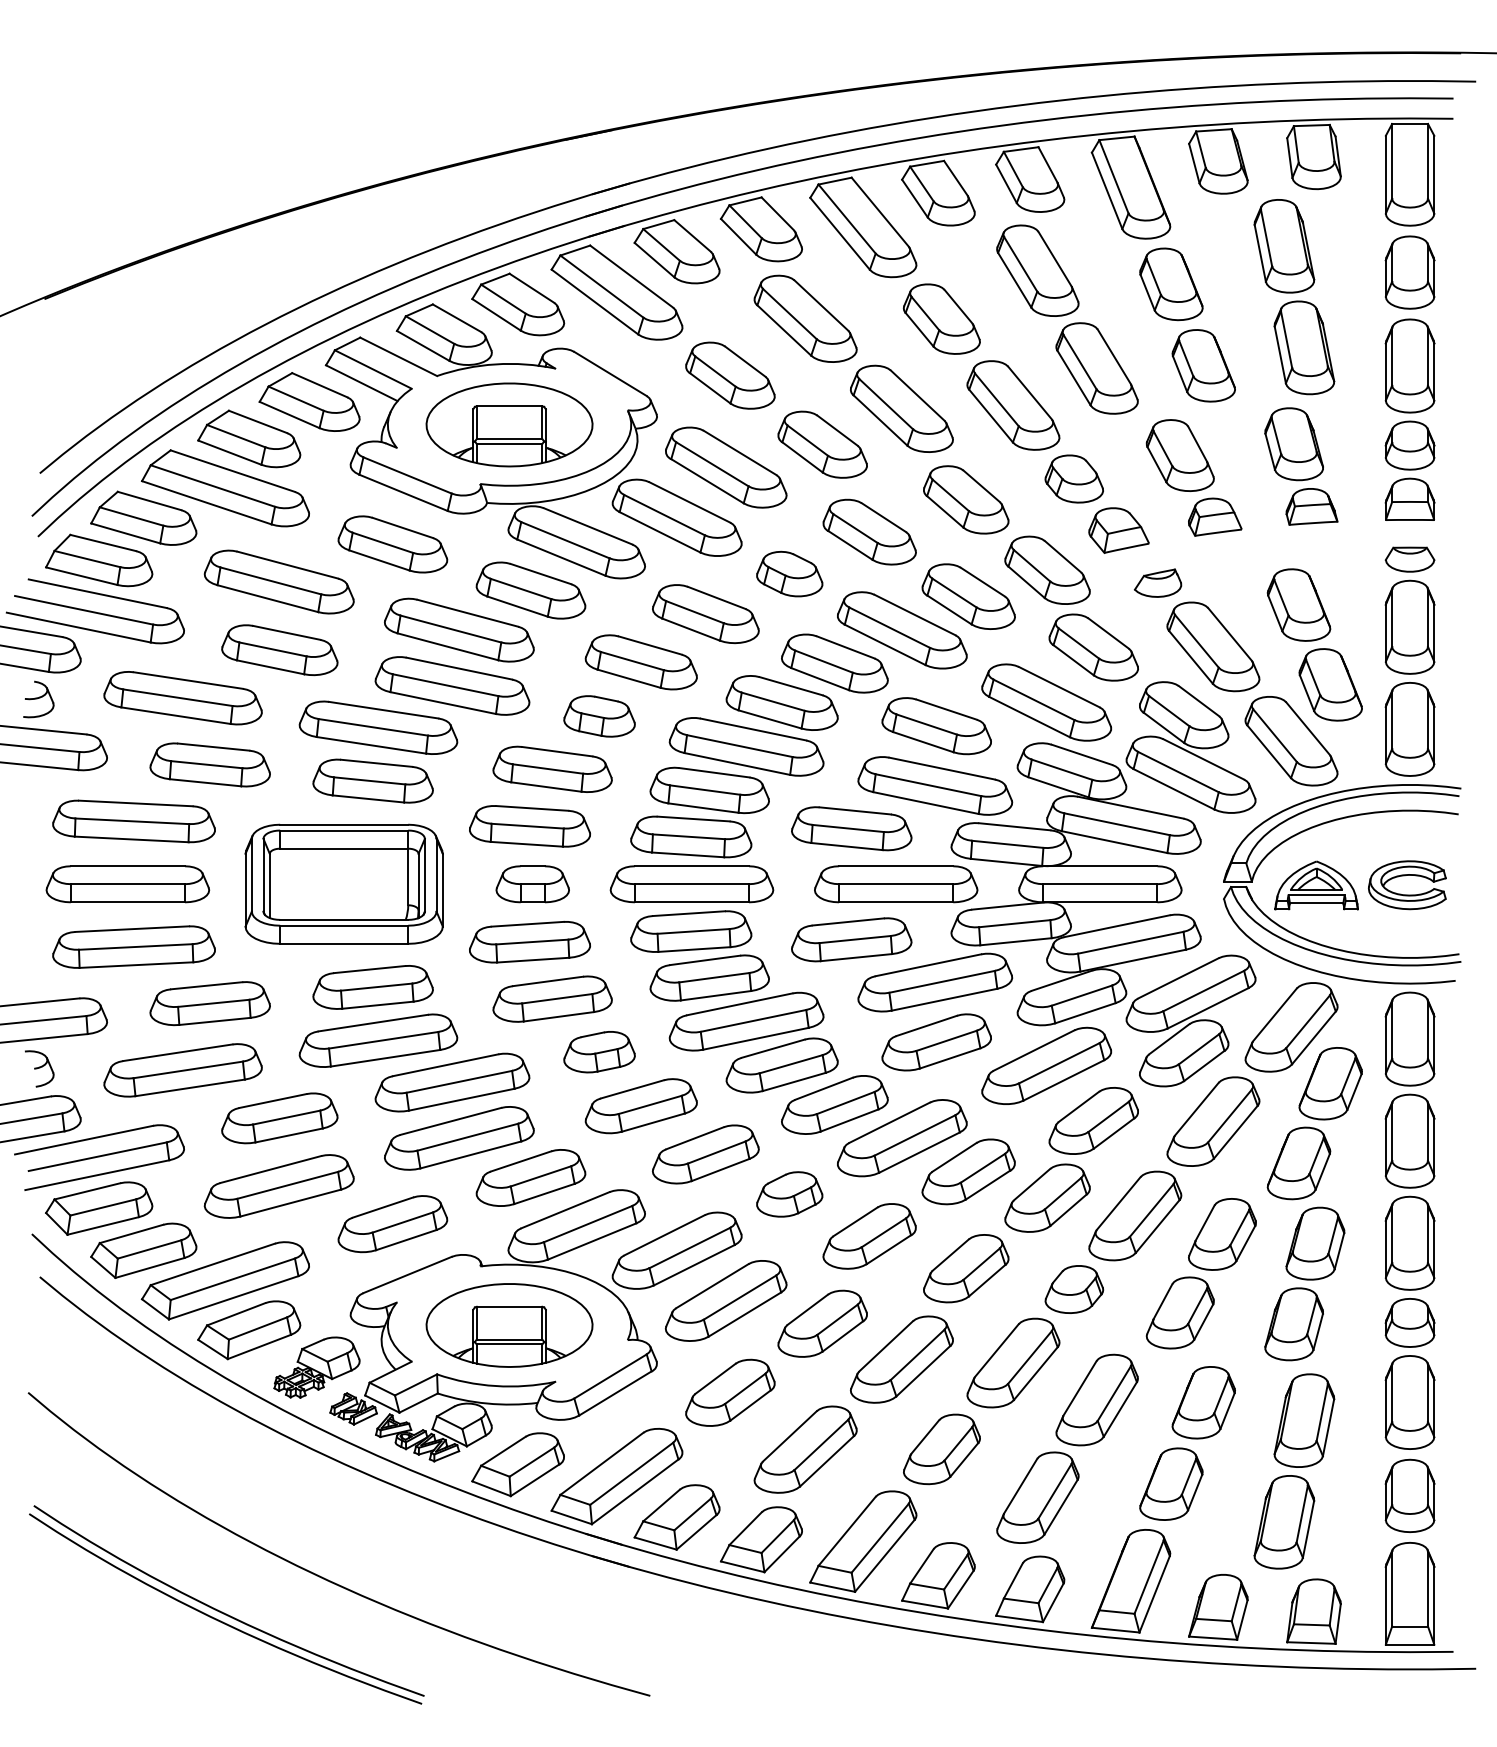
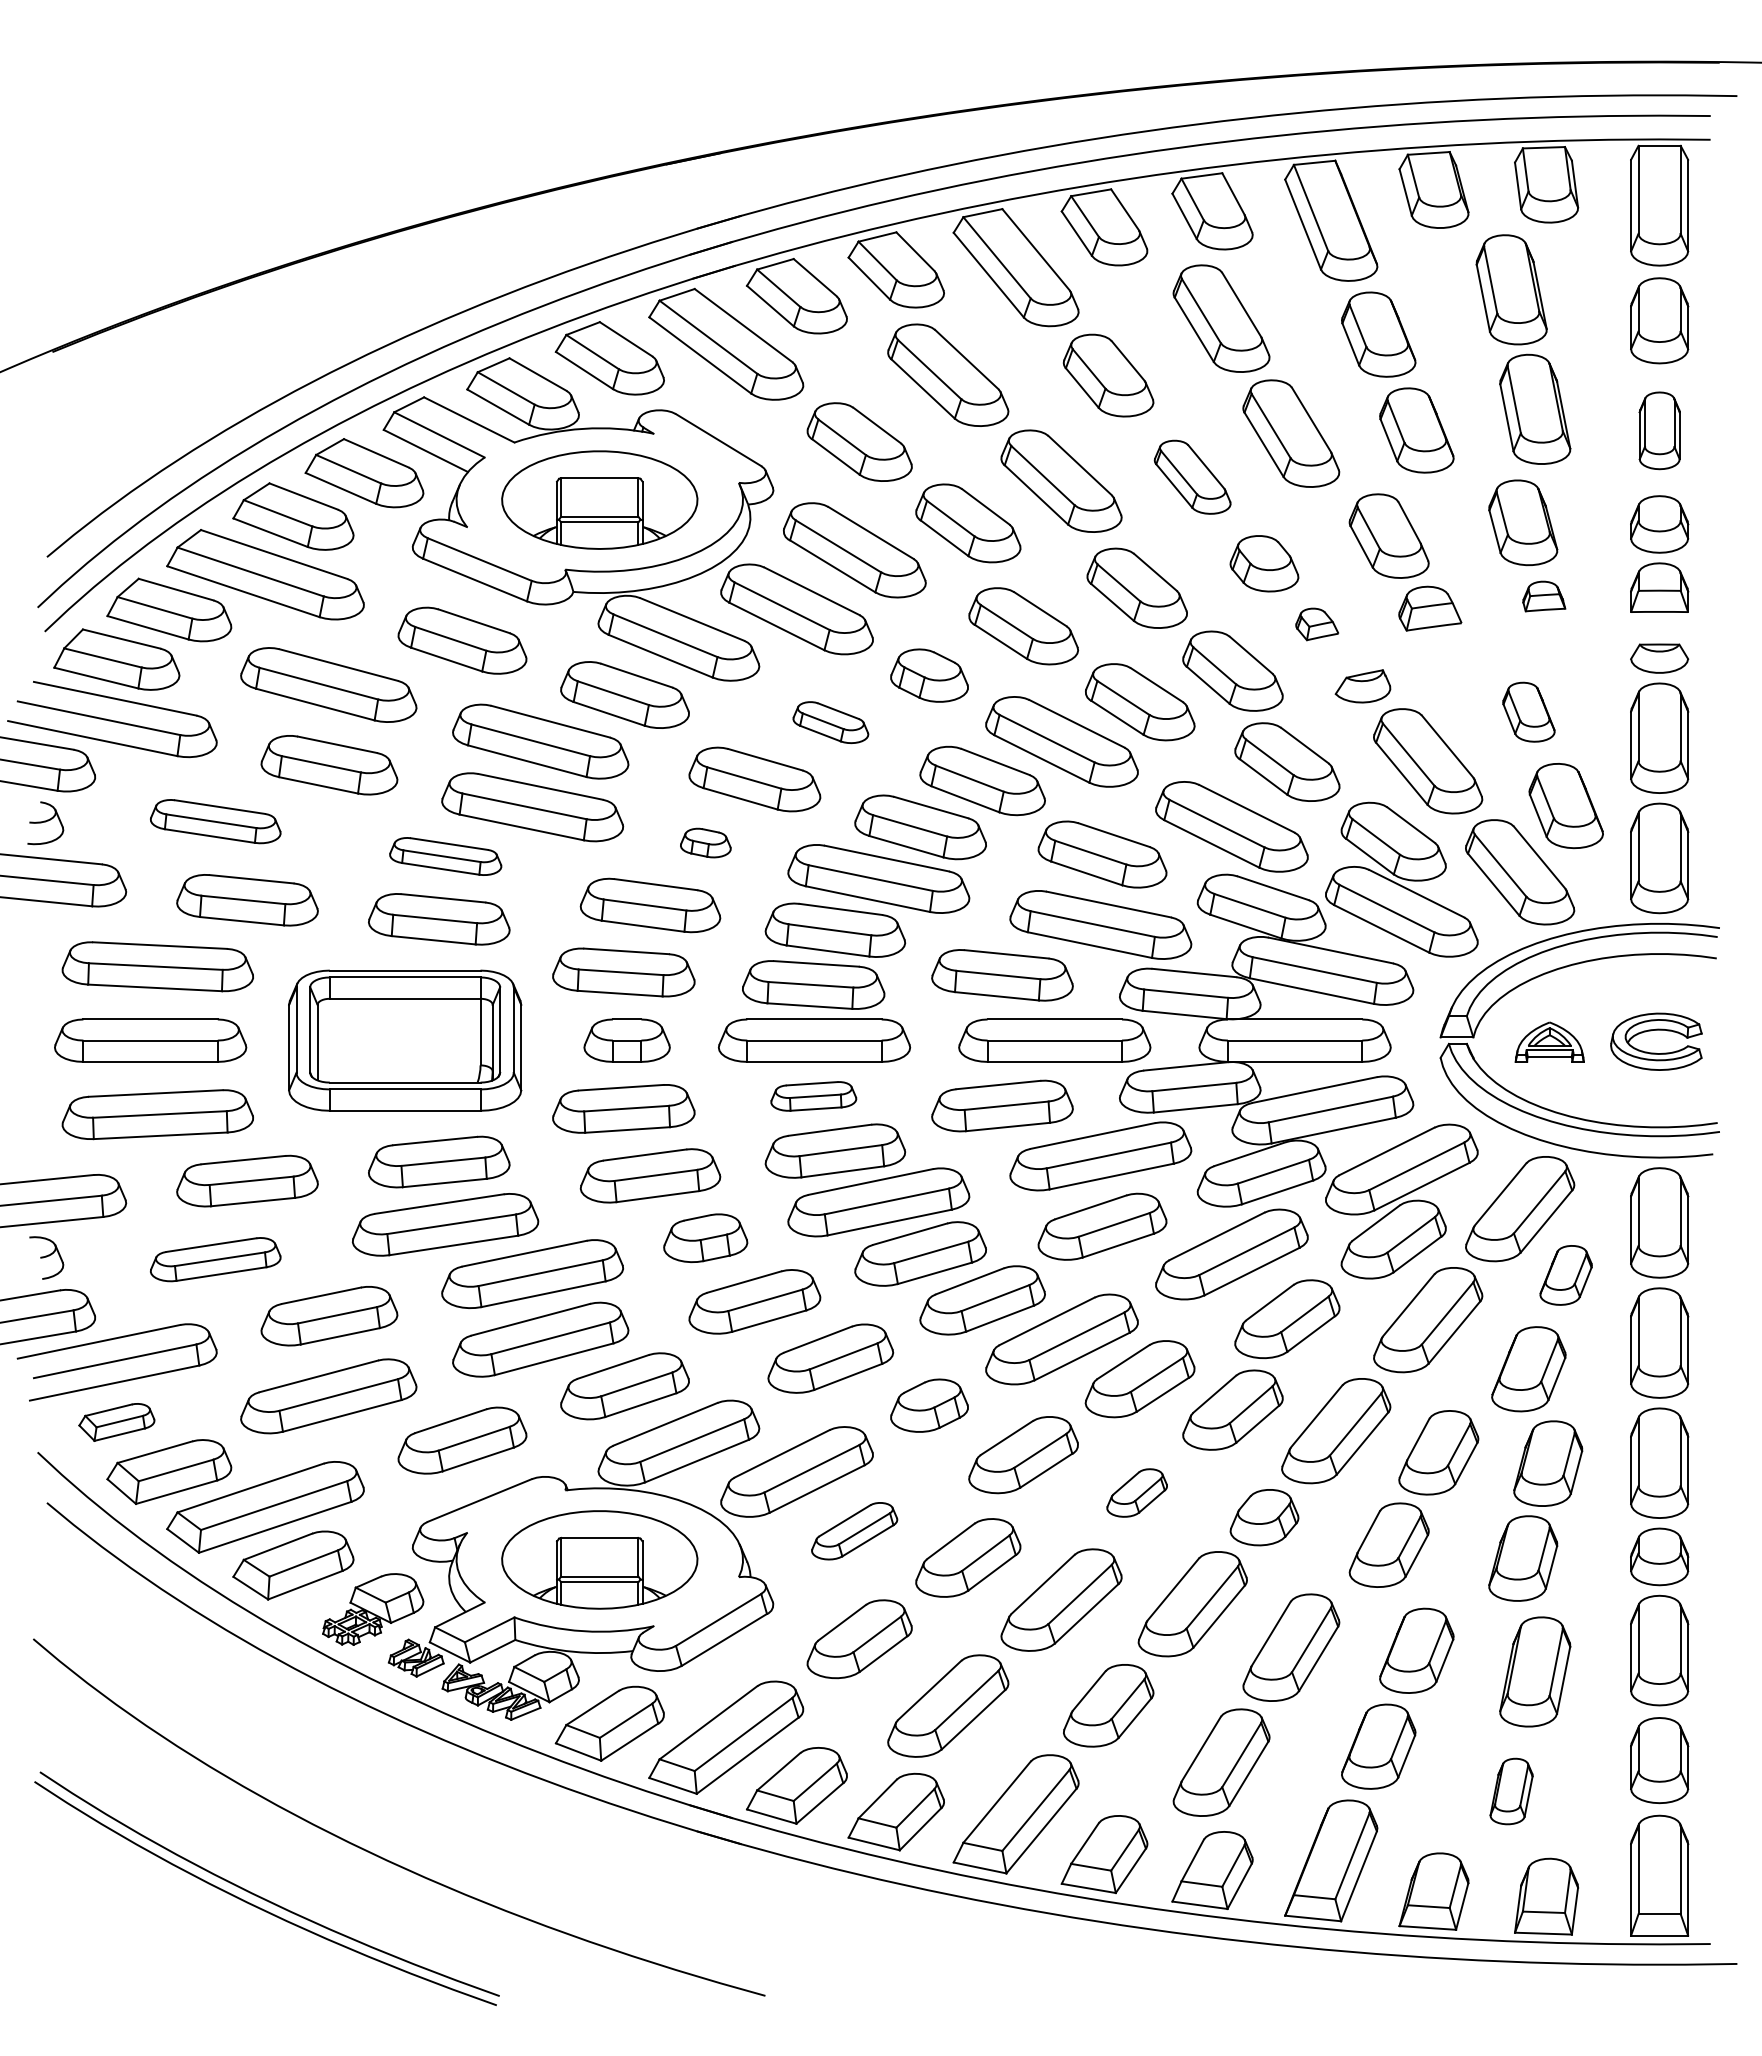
part: (1409, 365) -> (1659, 430), size x0.7
part: (1013, 405) -> (1192, 477), size x0.7
part: (1312, 506) -> (1544, 596), size x0.7
part: (1119, 530) -> (1317, 624), size x0.6
part: (1298, 605) -> (1528, 712), size x0.7
part: (705, 613) -> (830, 722), size x0.6
part: (183, 698) -> (215, 821), size x0.7
part: (599, 715) -> (705, 842), size x0.6
part: (378, 727) -> (445, 856), size x0.6
part: (1316, 885) -> (1549, 1042), size x0.7
part: (691, 931) -> (813, 1096), size x0.6
part: (183, 1070) -> (215, 1259), size x0.7
part: (1330, 1083) -> (1565, 1275), size x0.7
part: (98, 1208) -> (116, 1422), size x0.6
part: (965, 1268) -> (1136, 1492), size x0.6
part: (725, 1301) -> (854, 1531), size x0.6
part: (1284, 1522) -> (1511, 1791), size x0.6

